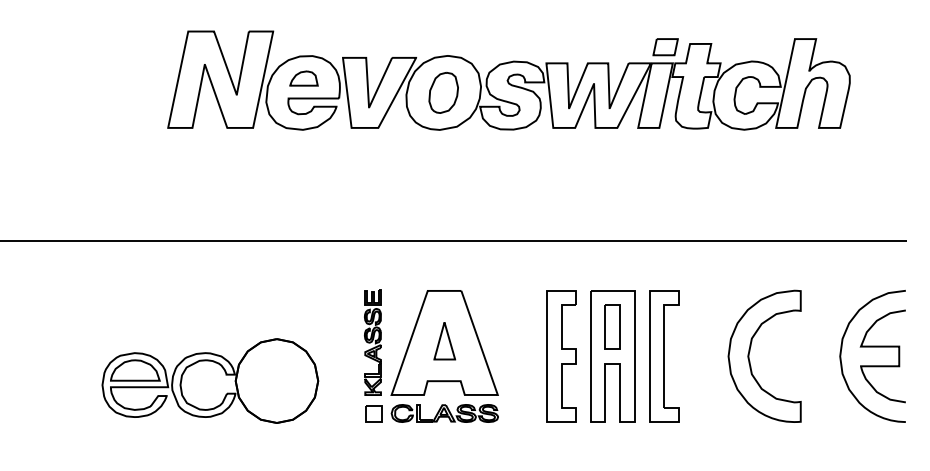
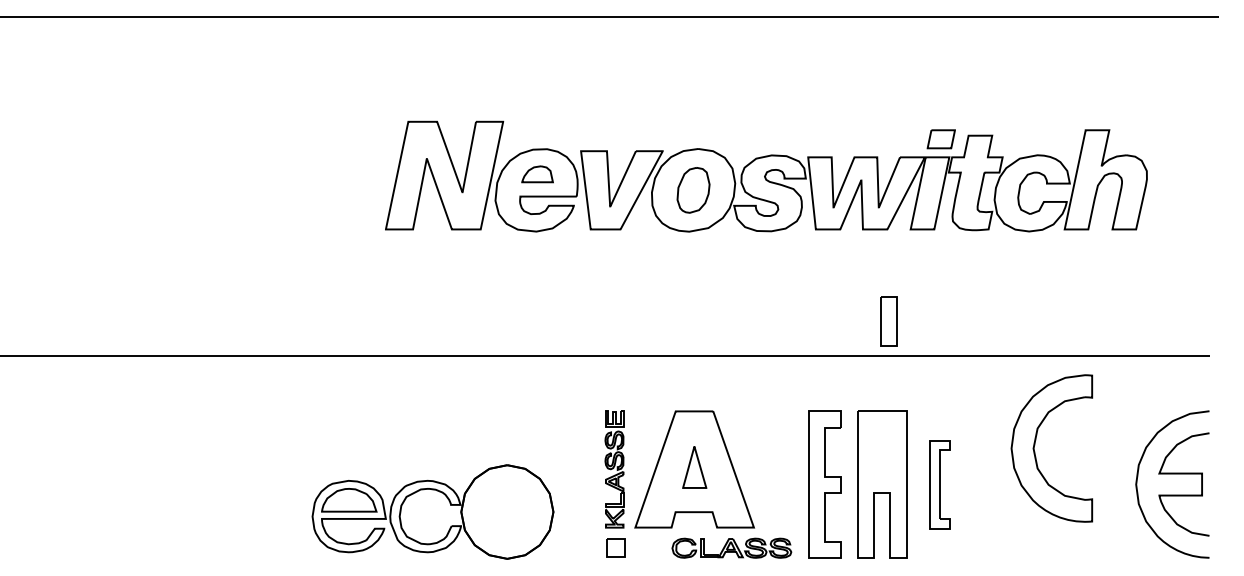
part: (612, 327) -> (888, 321), moved
part: (750, 353) -> (1035, 445), moved
part: (664, 356) -> (939, 484), size x0.6
part: (444, 412) -> (731, 547), moved

